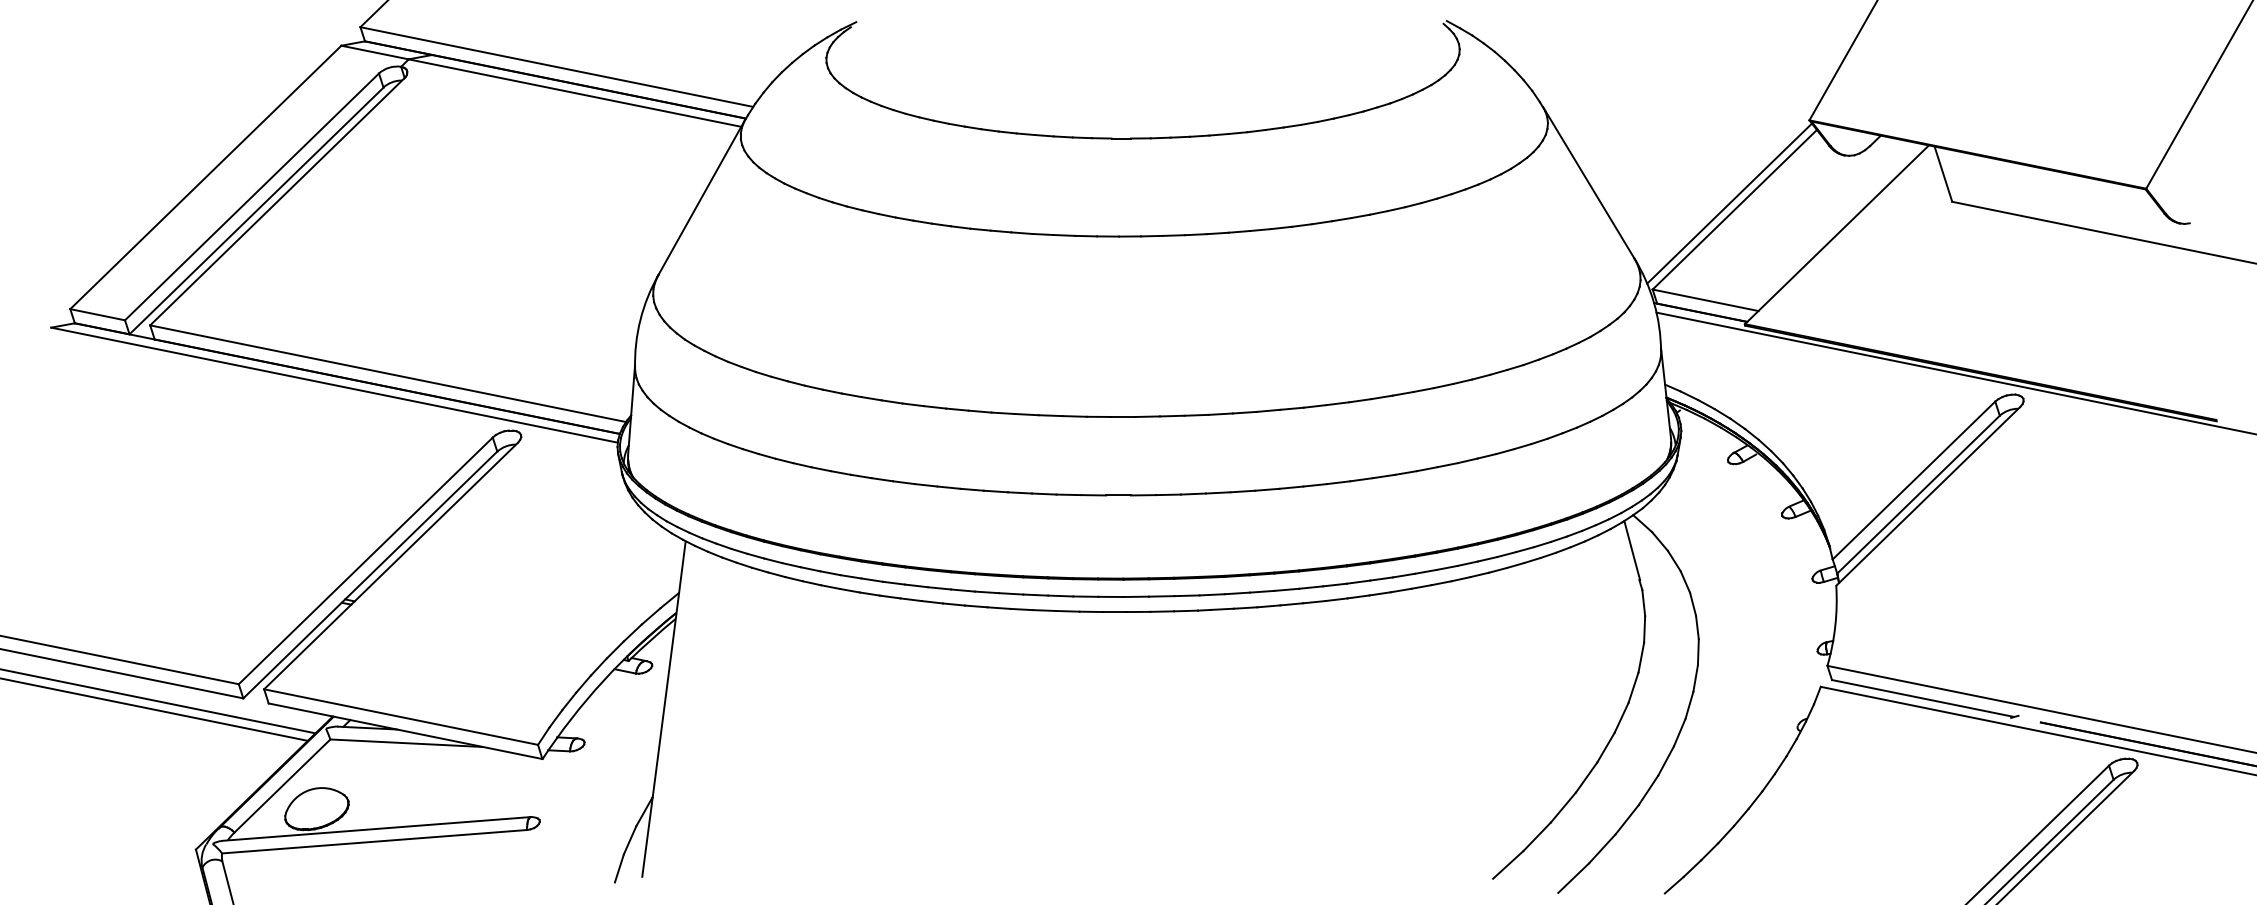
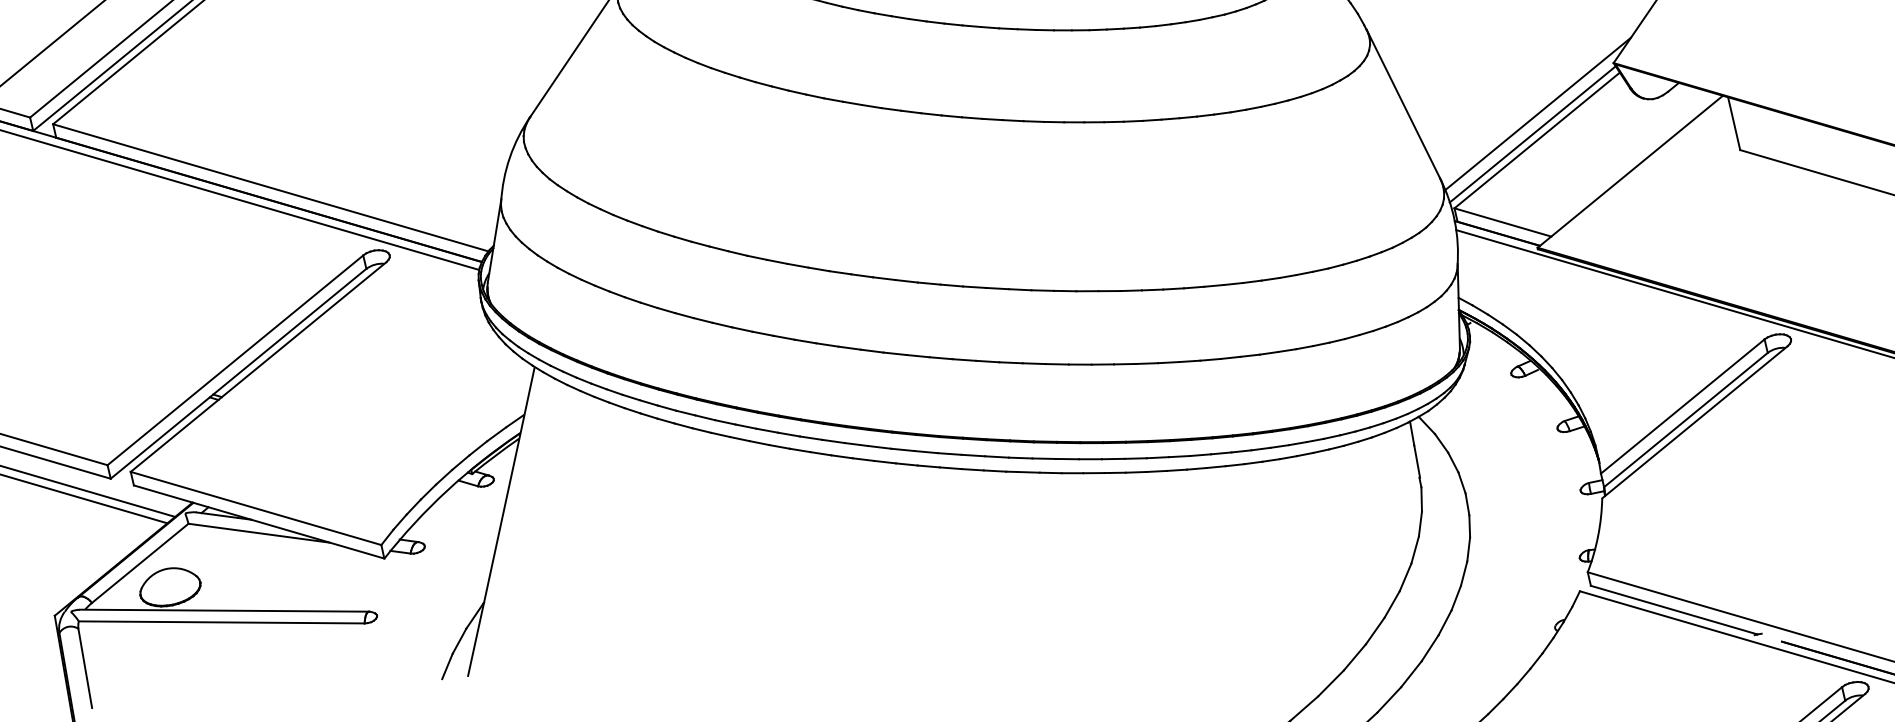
line: (1733, 180) -> (1538, 113), added

